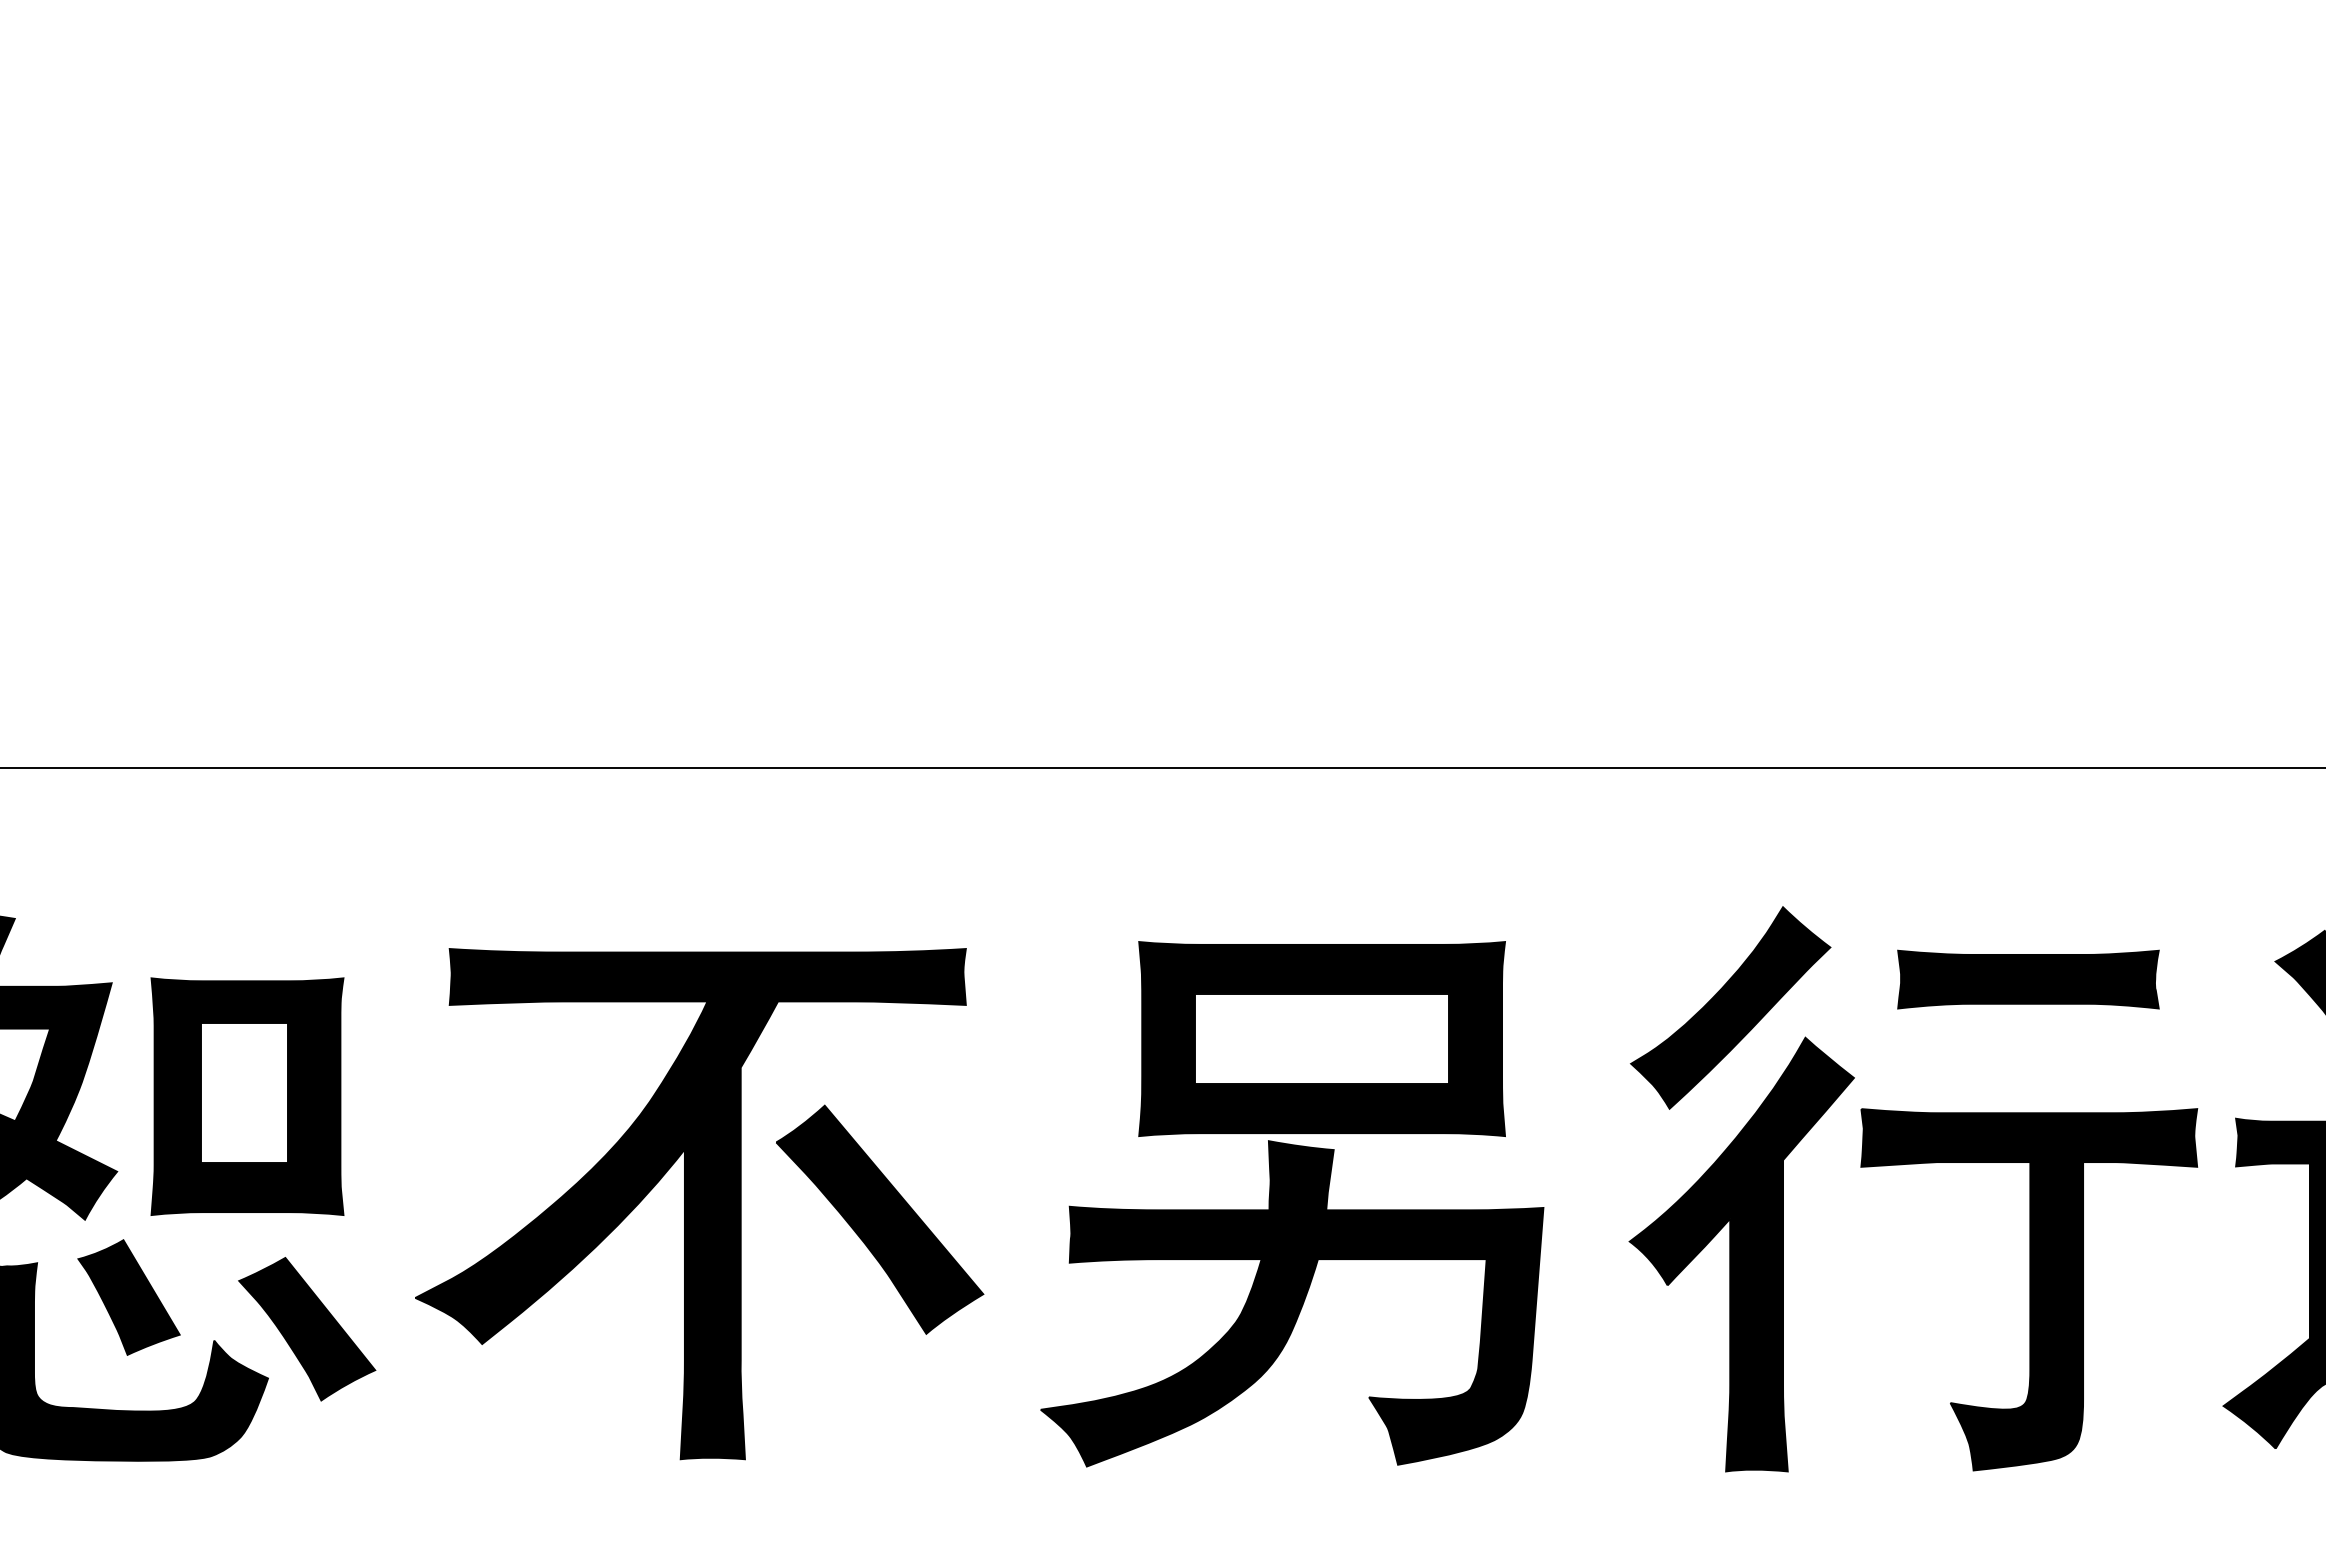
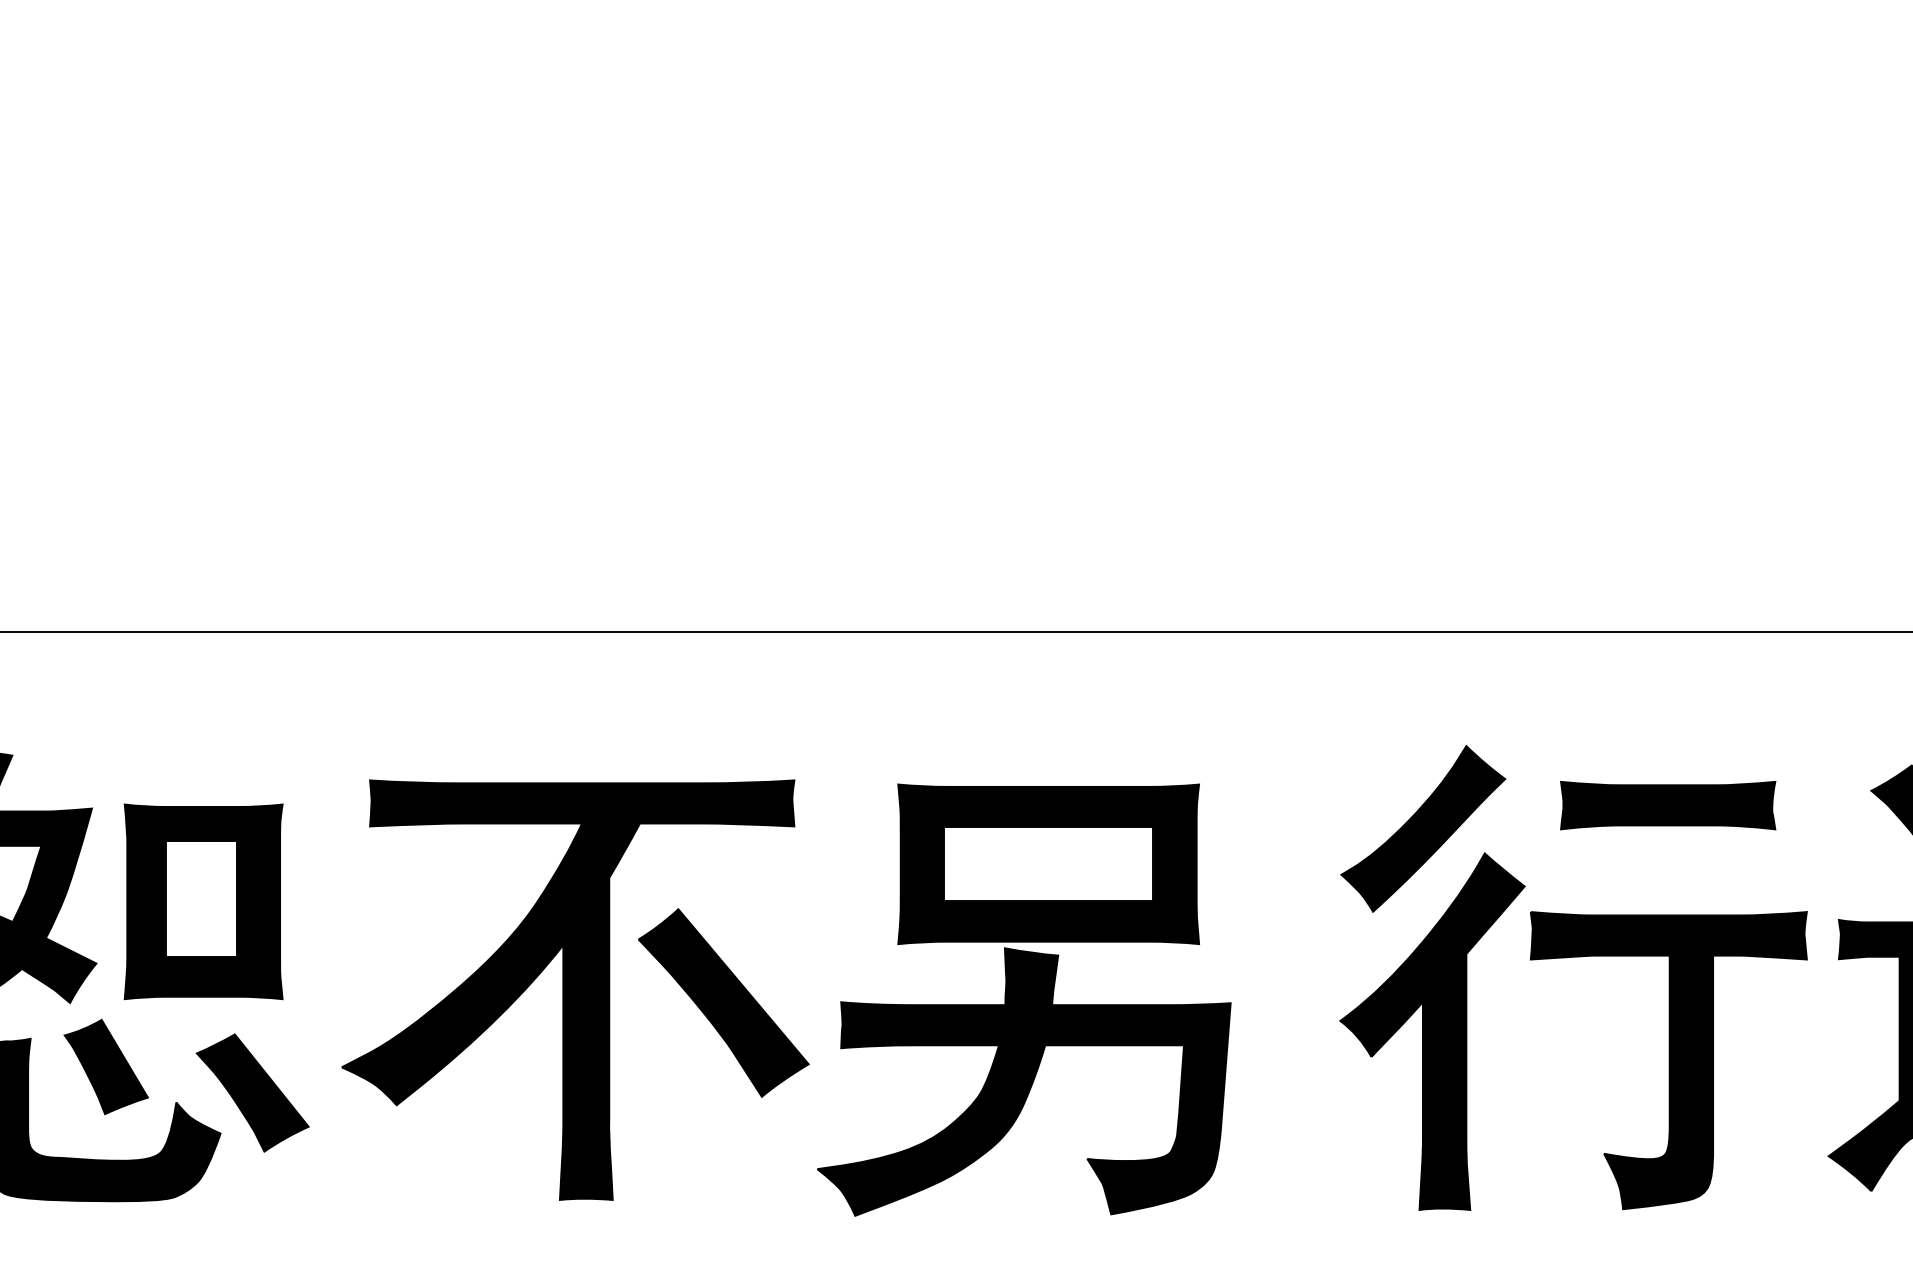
part: (1292, 1204) -> (1024, 1000), moved

